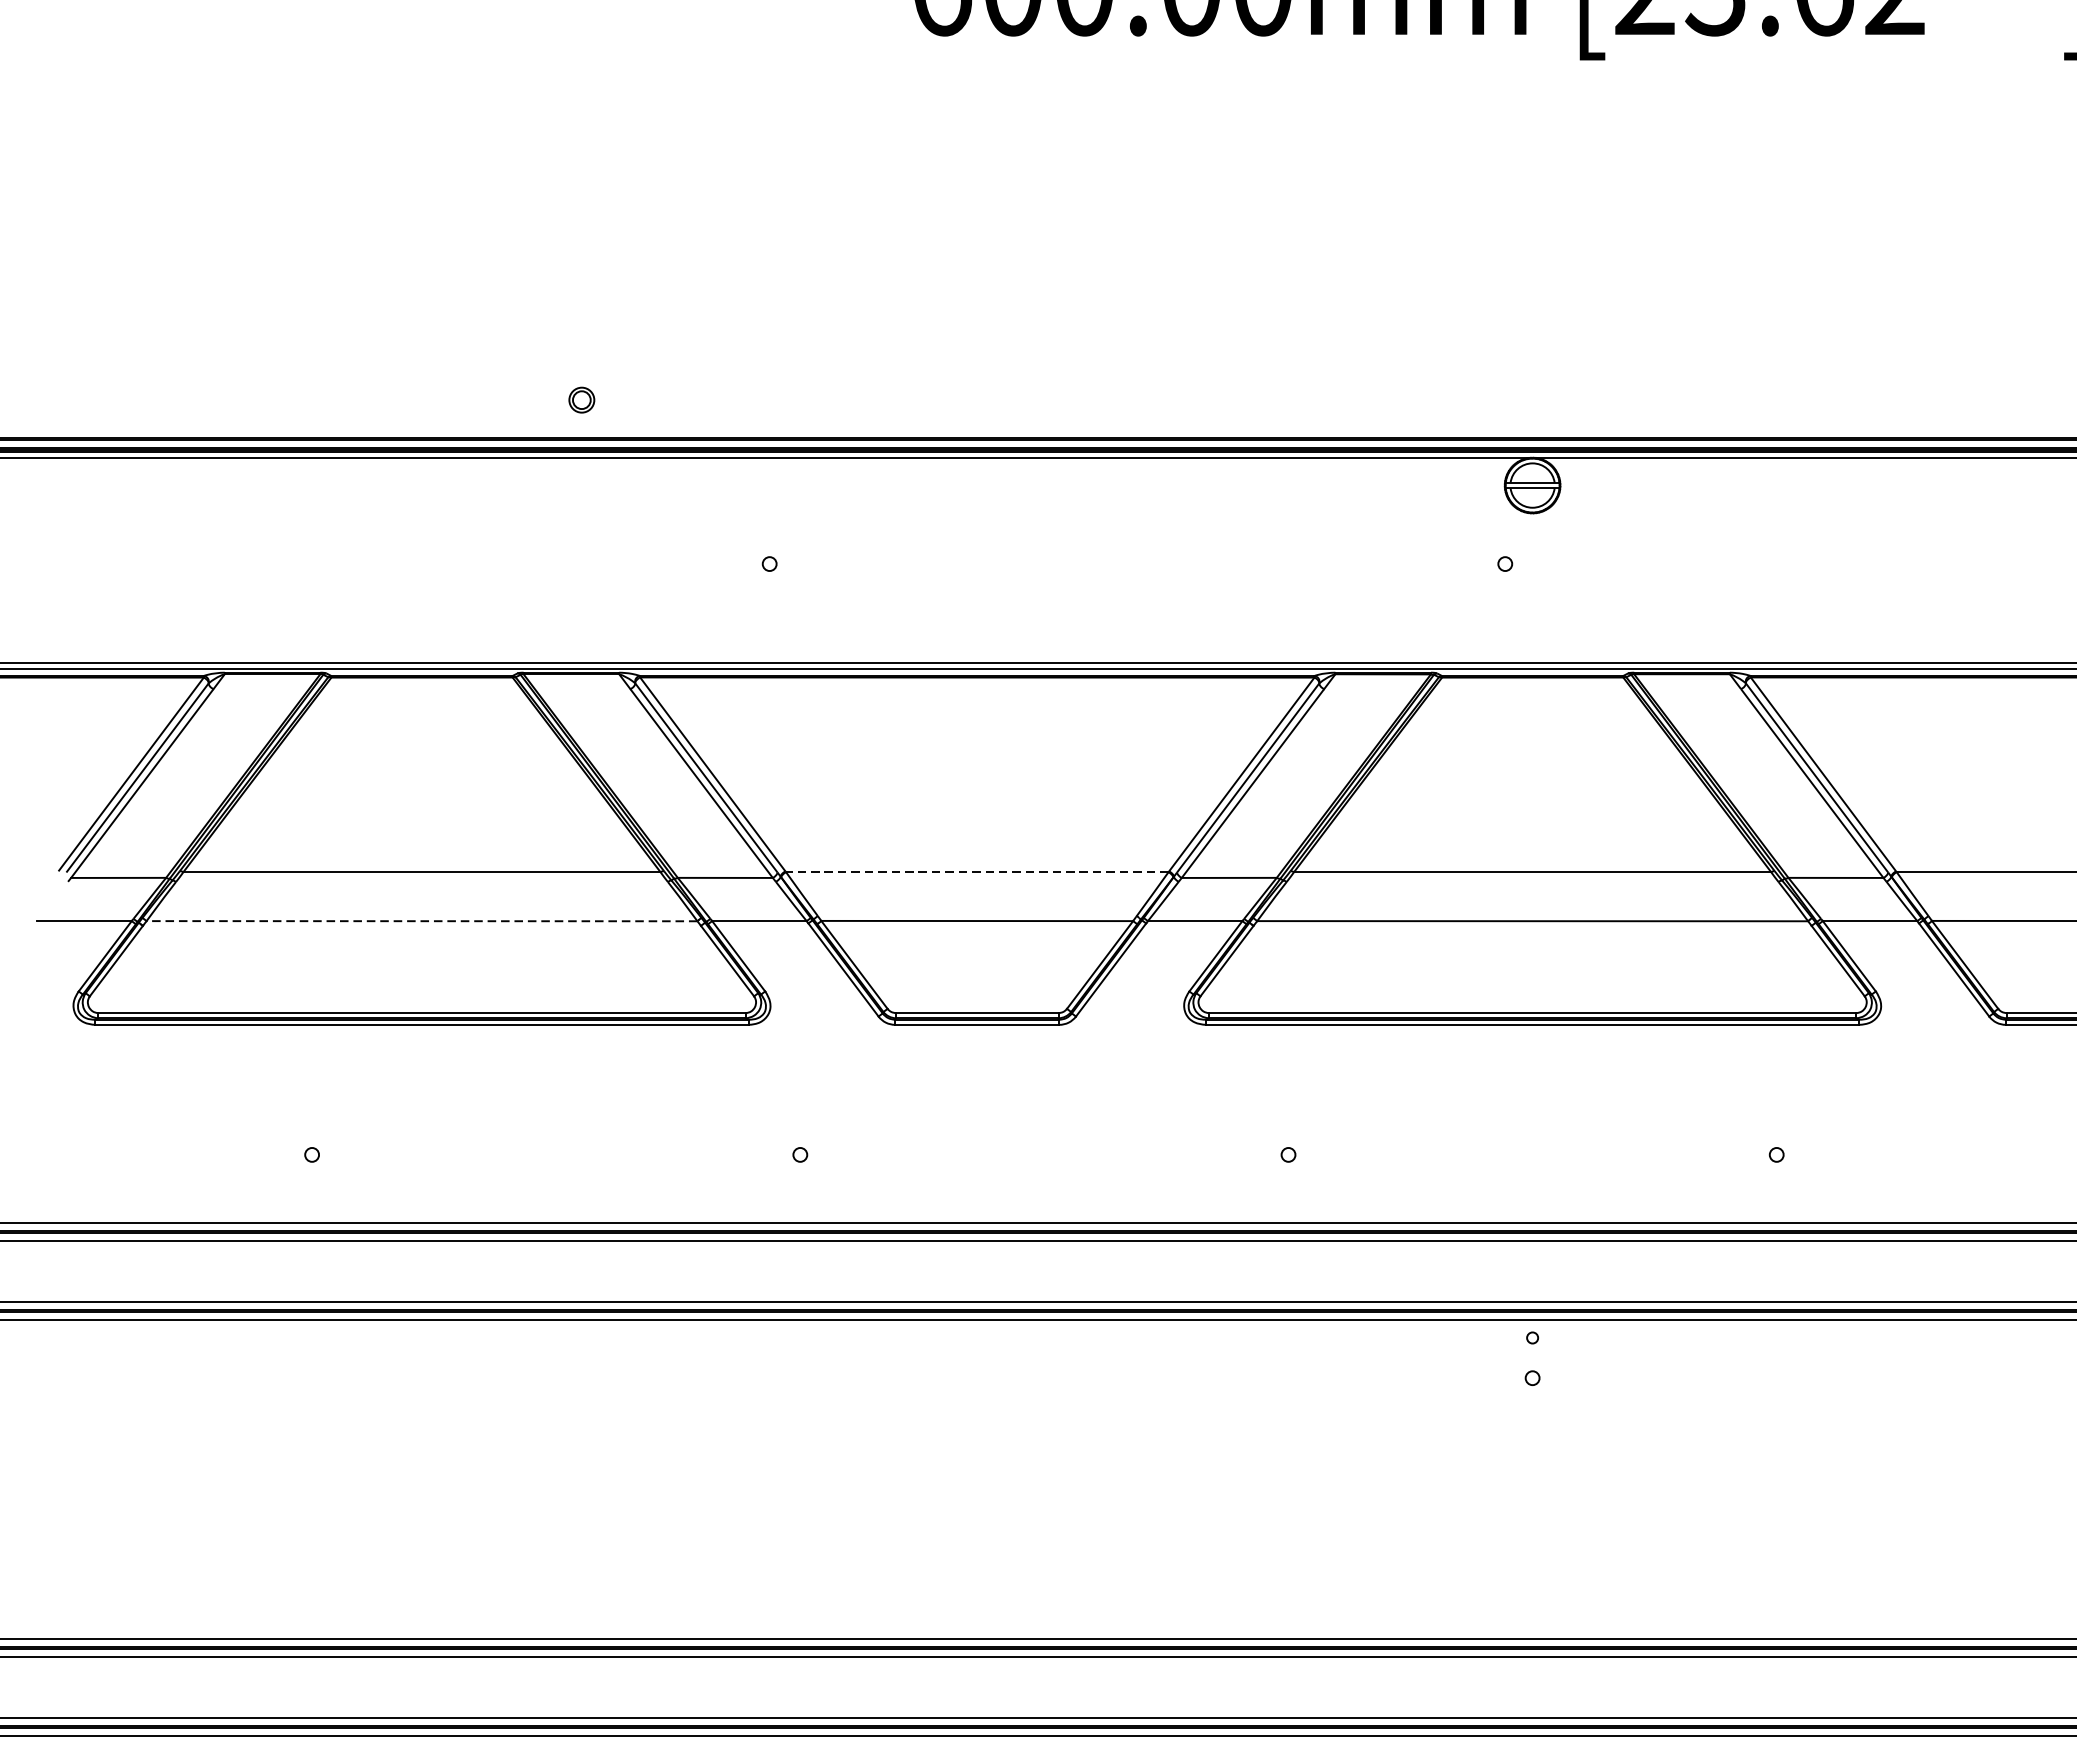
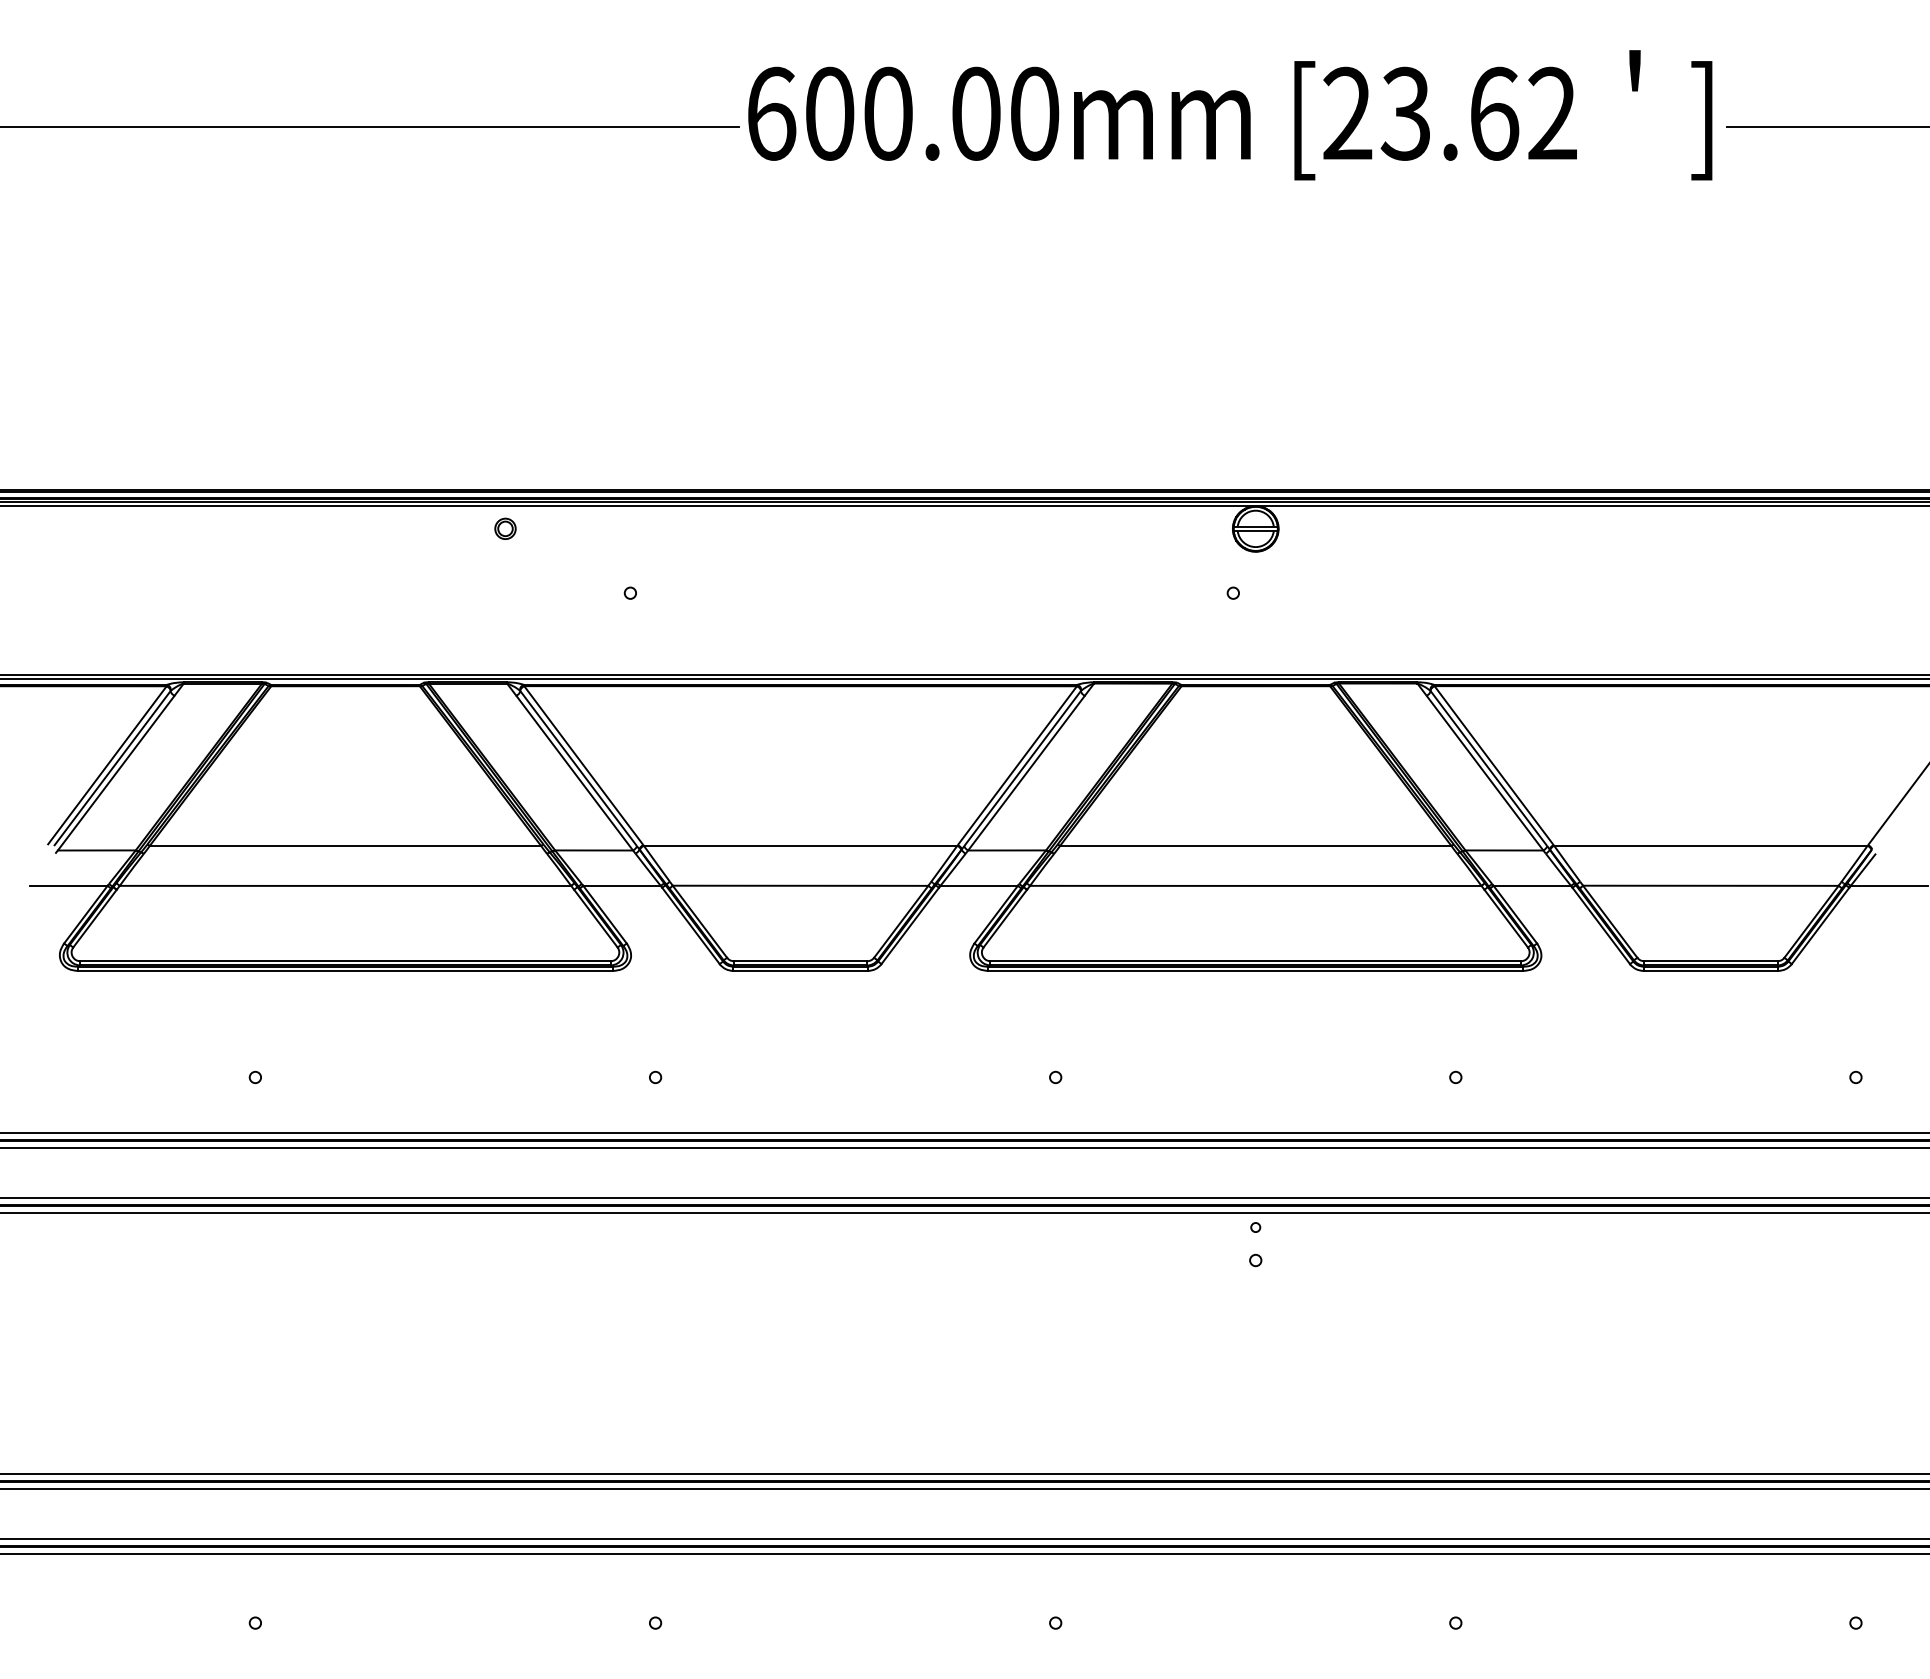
part: (581, 399) -> (505, 528), moved
line: (977, 871) -> (800, 845), dashed -> solid
line: (422, 920) -> (345, 885), dashed -> solid

